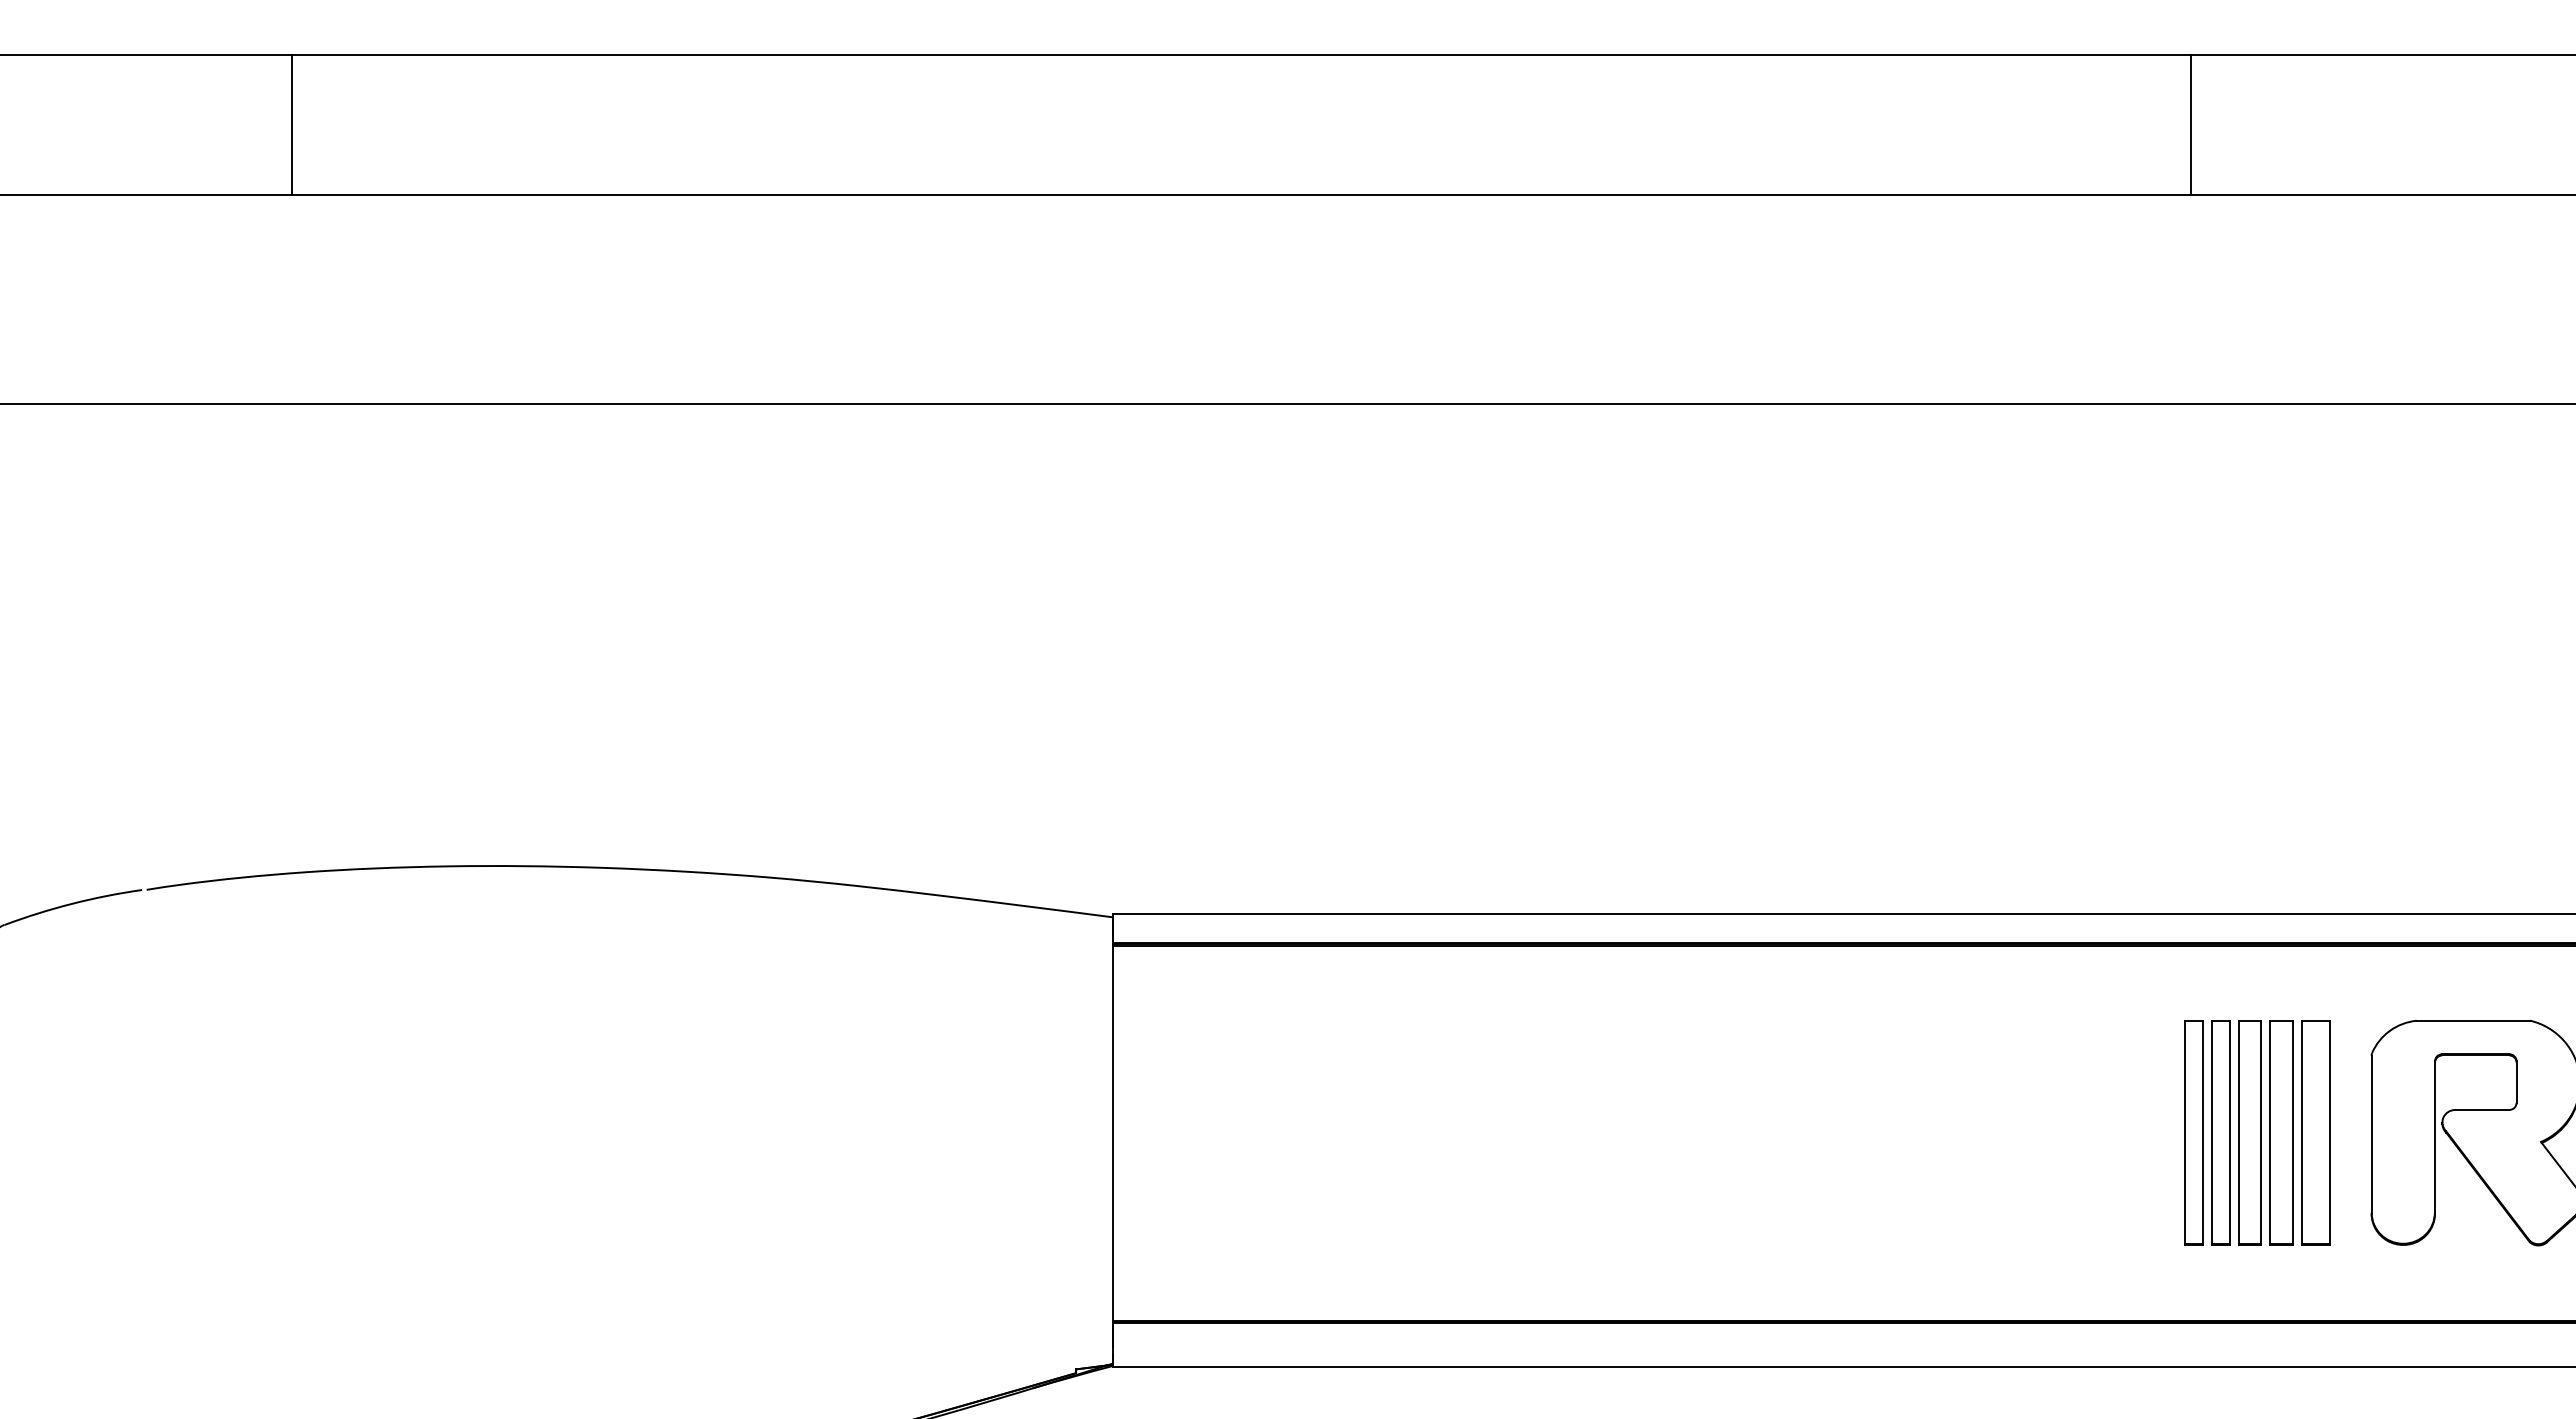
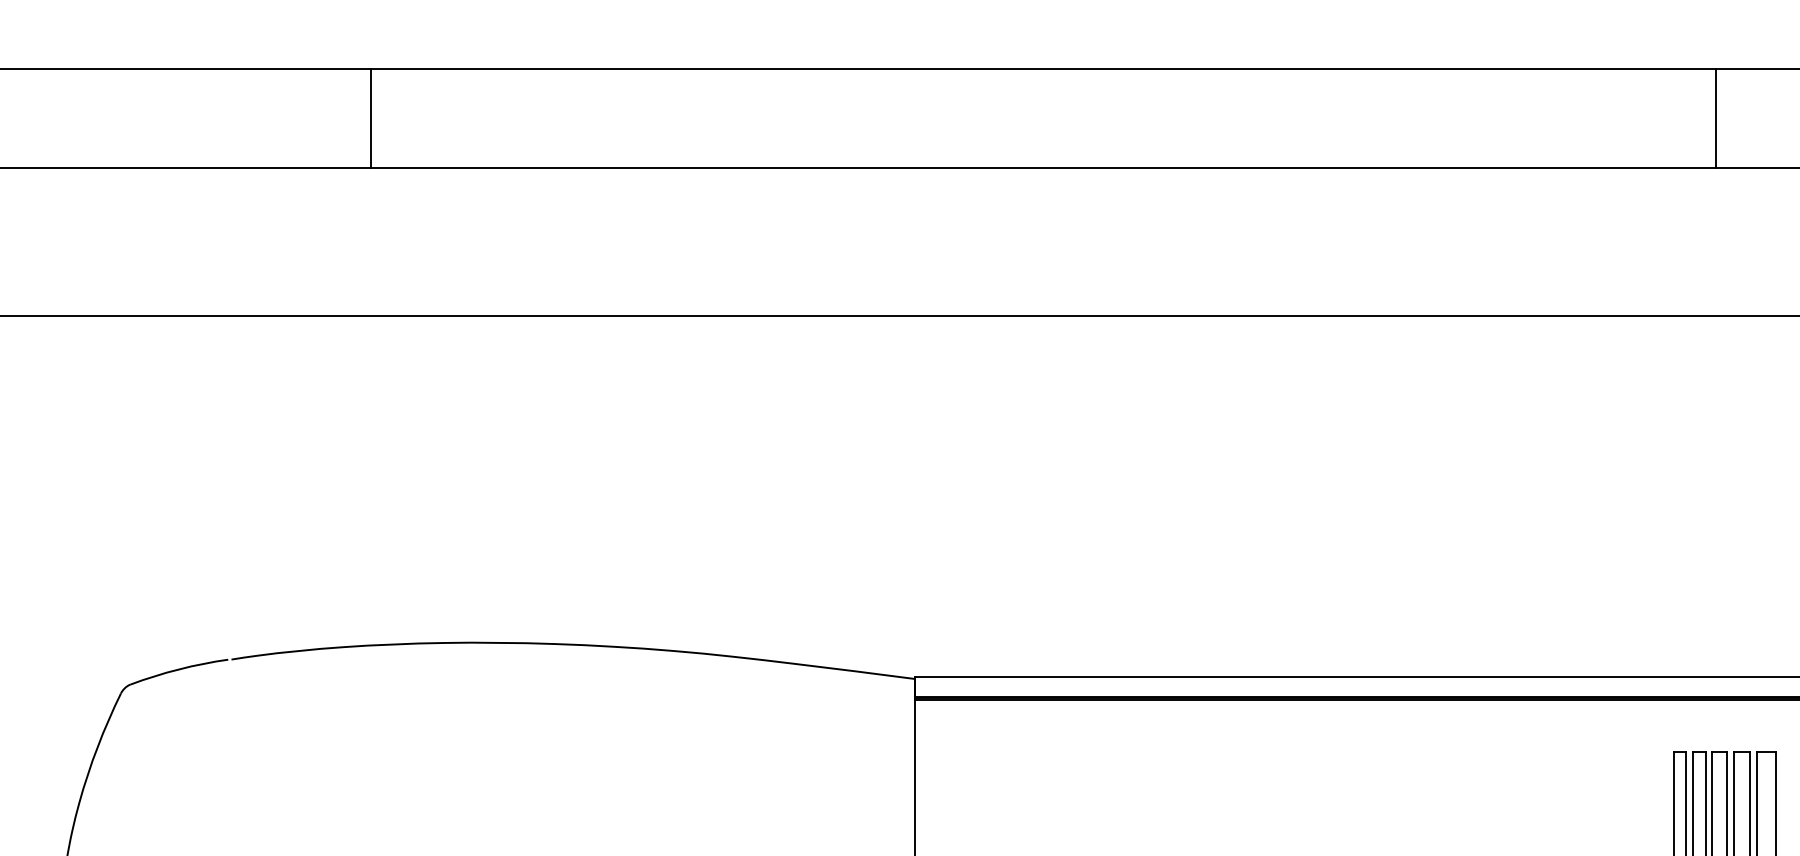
line: (292, 125) -> (370, 118), moved
line: (2191, 125) -> (1715, 118), moved

